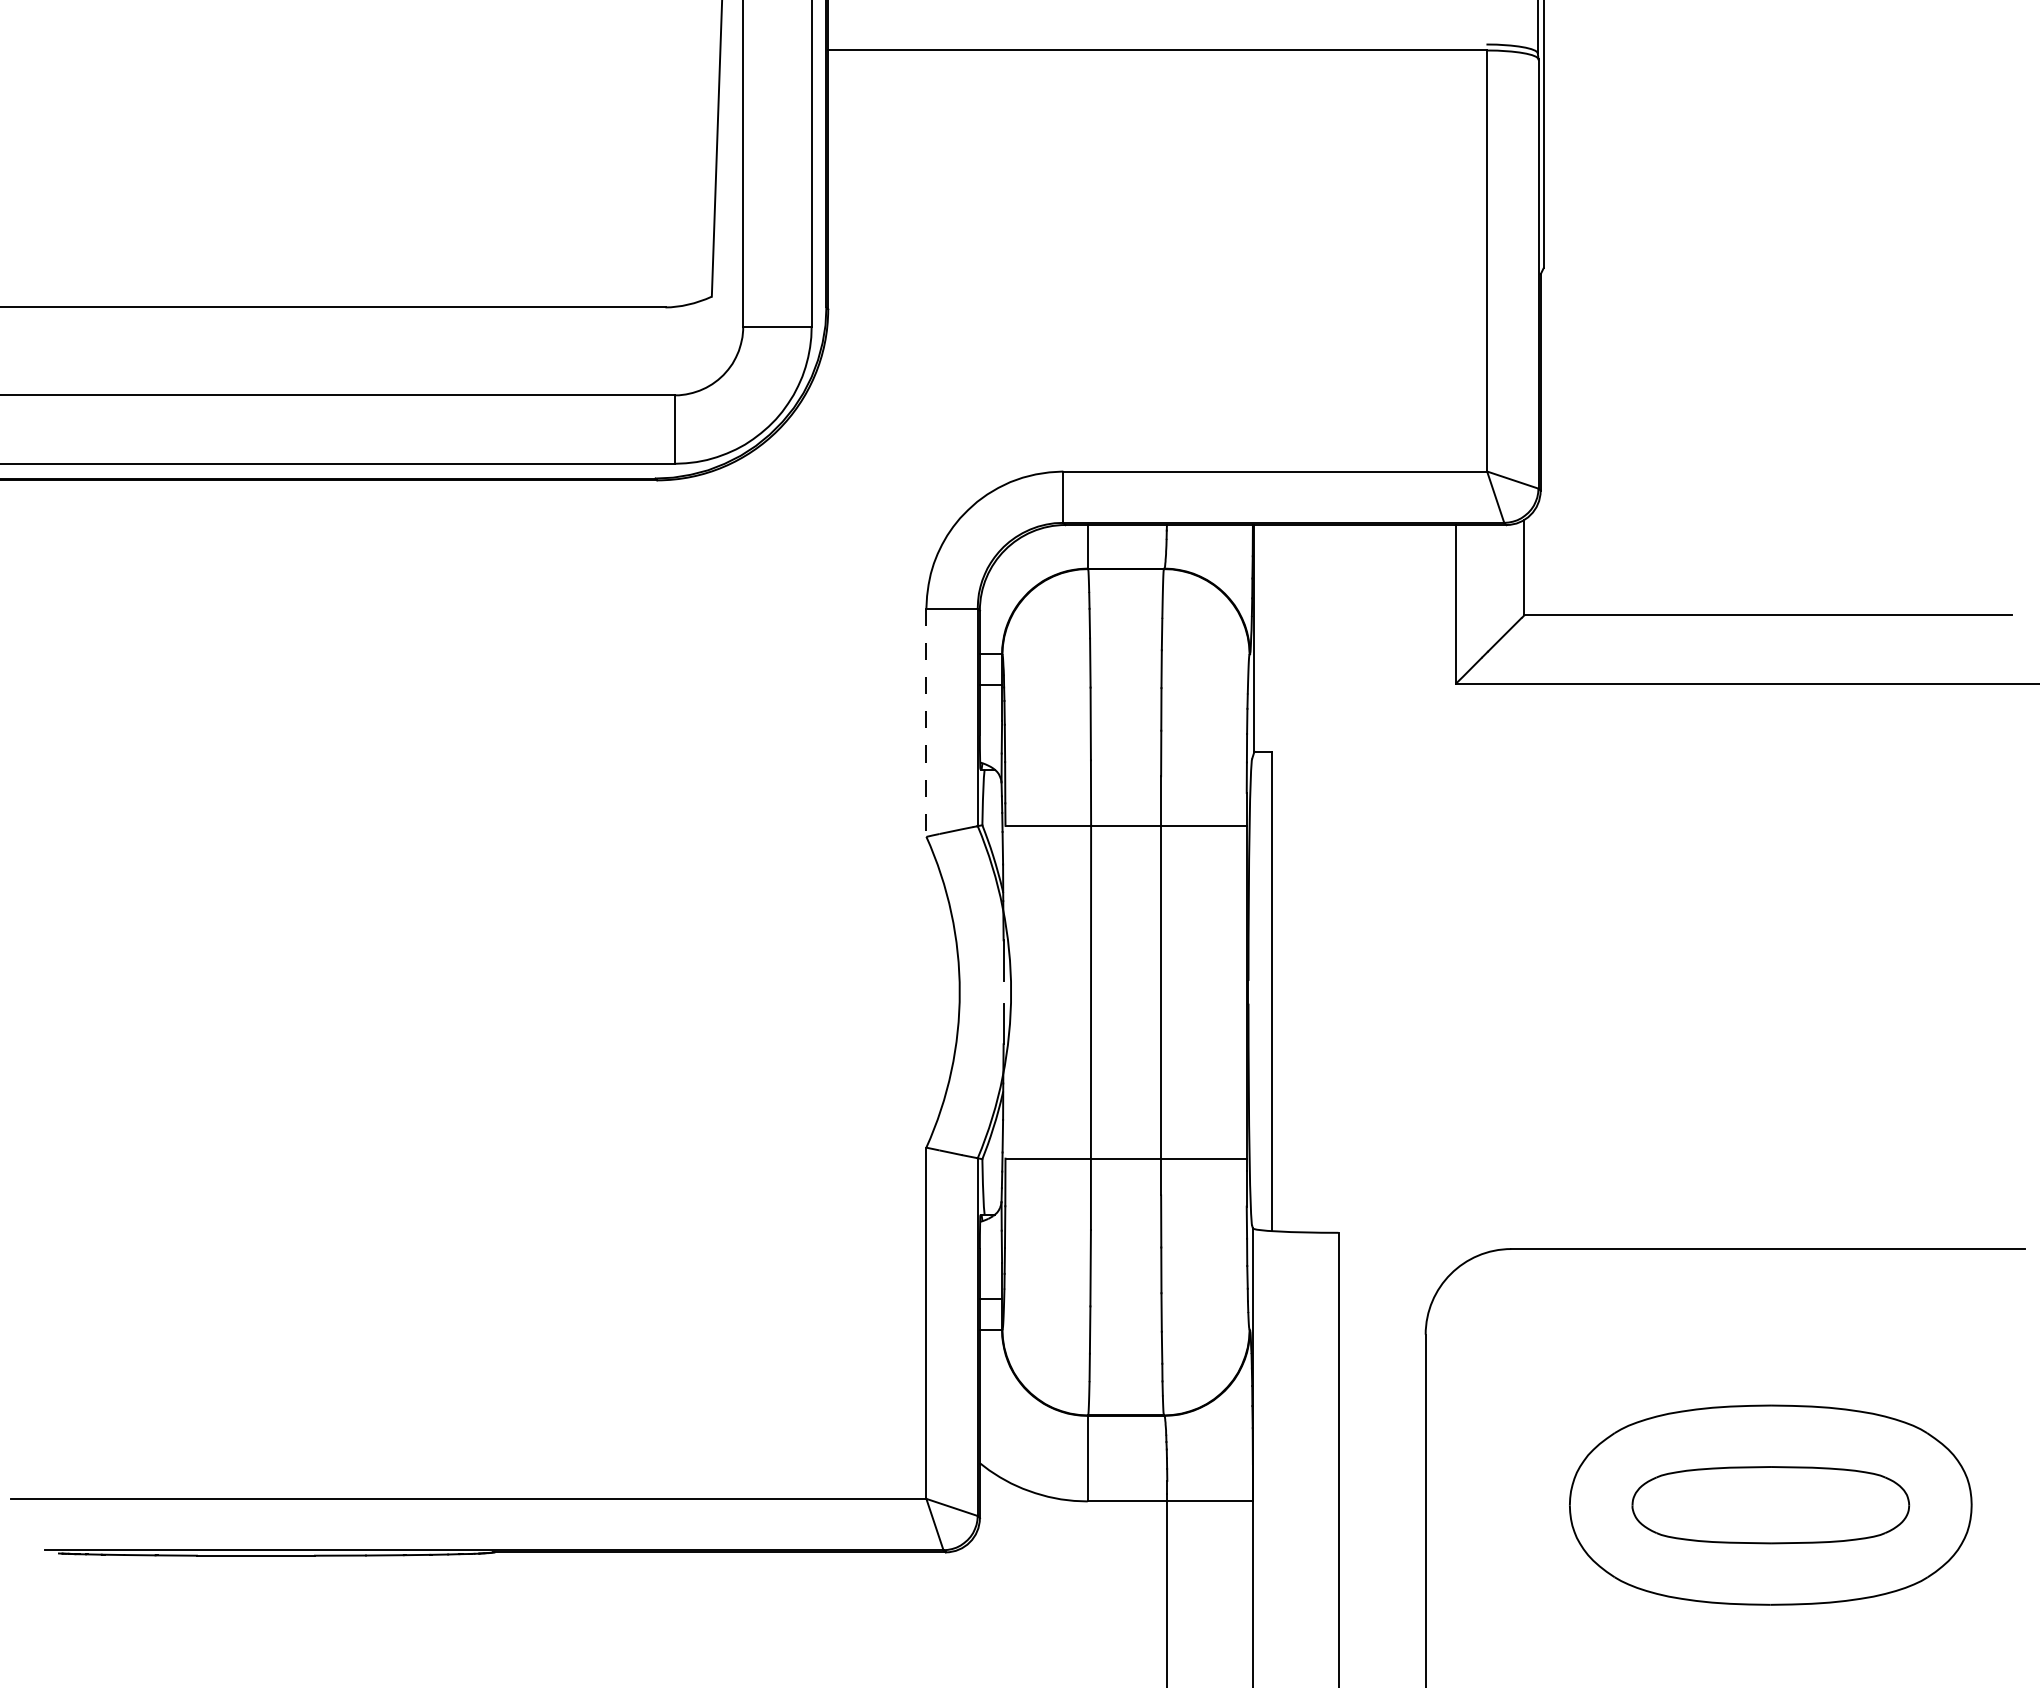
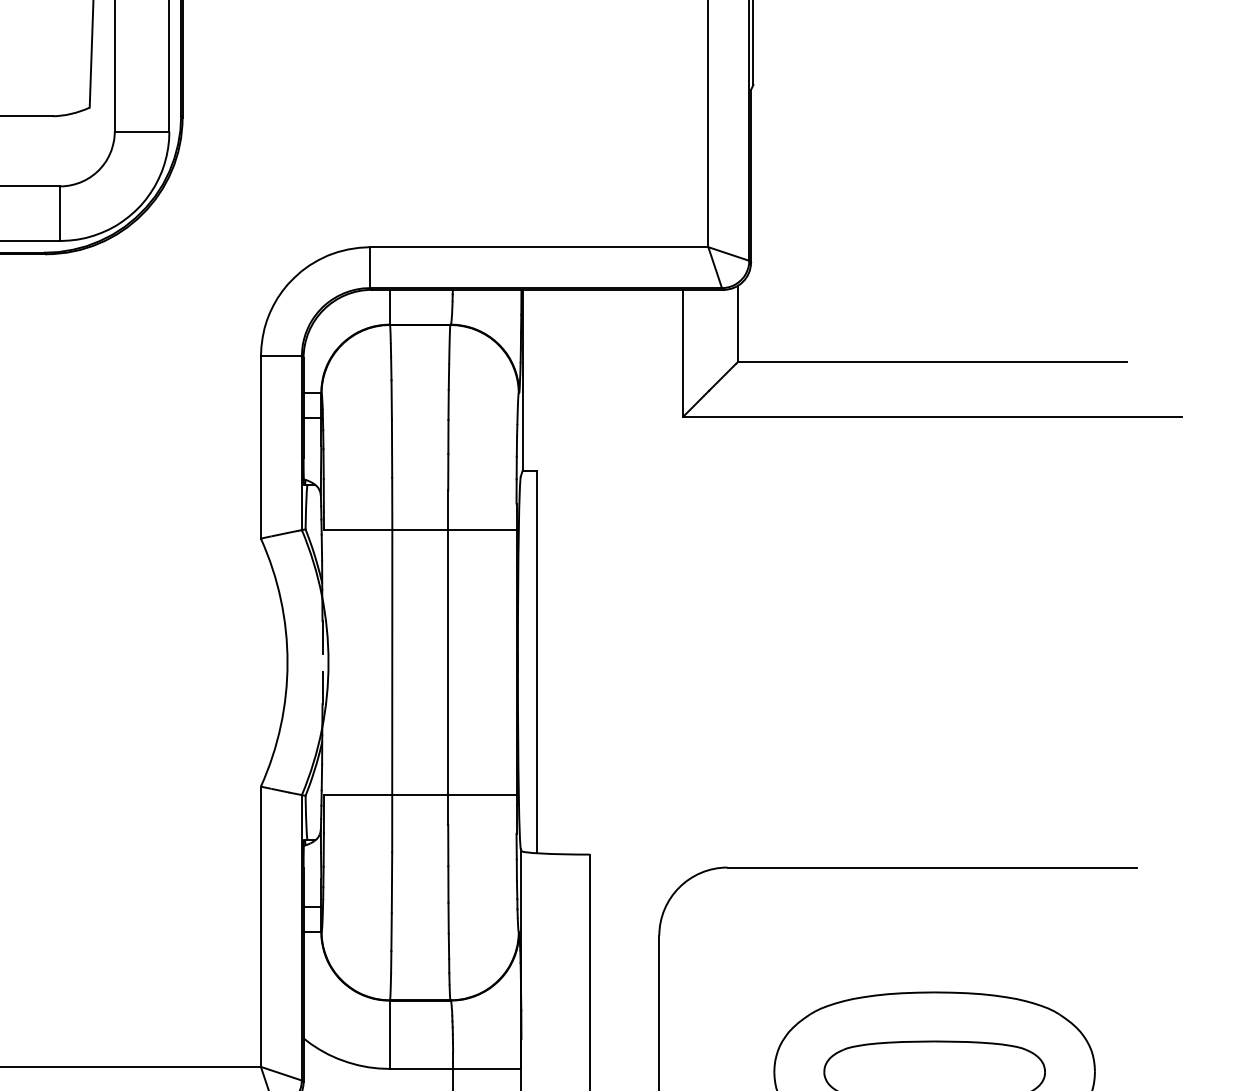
line: (926, 723) -> (261, 448), dashed -> solid

